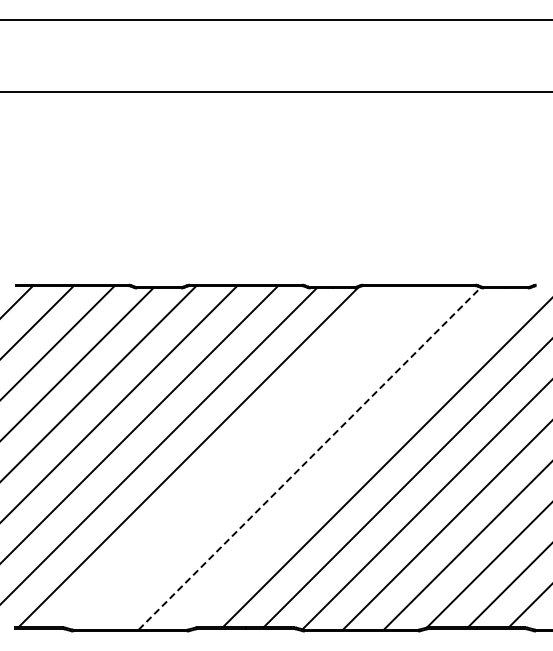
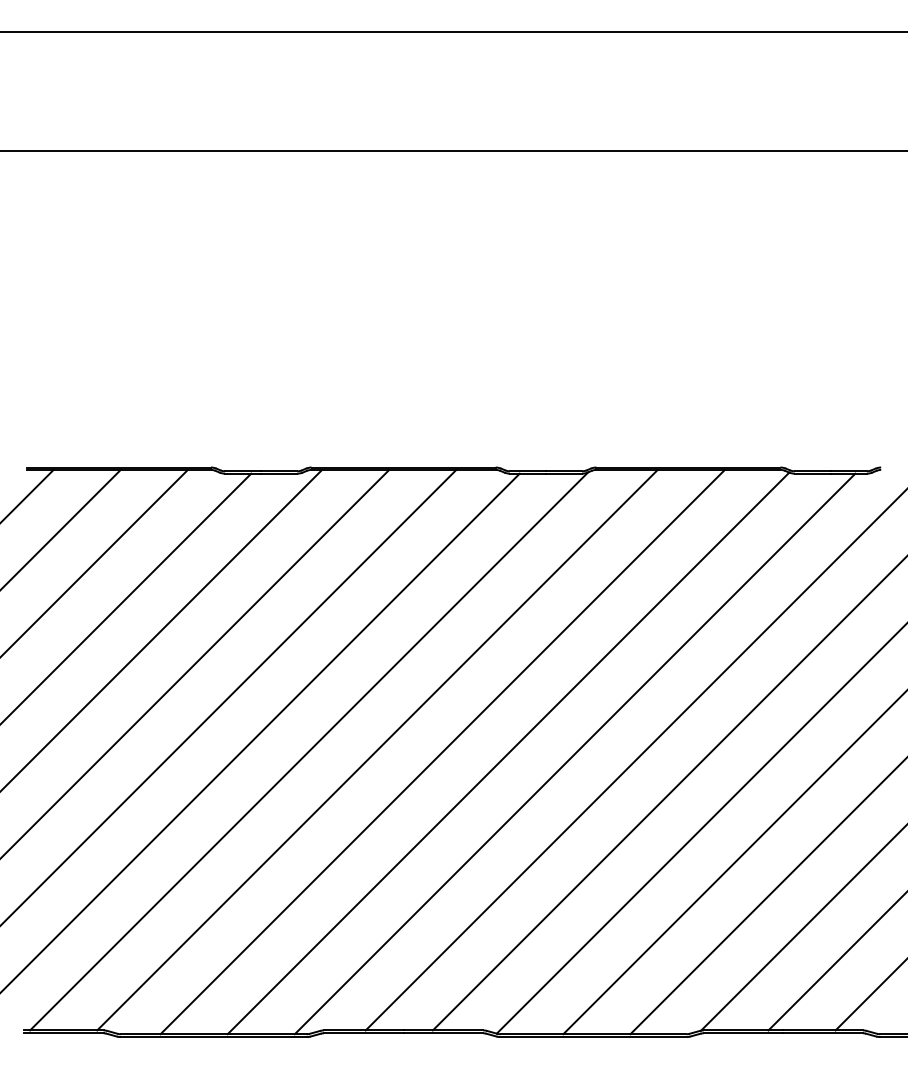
line: (229, 456) -> (376, 749), added
line: (269, 457) -> (442, 751), added
line: (309, 458) -> (508, 752), dashed -> solid
line: (349, 458) -> (573, 752), added

